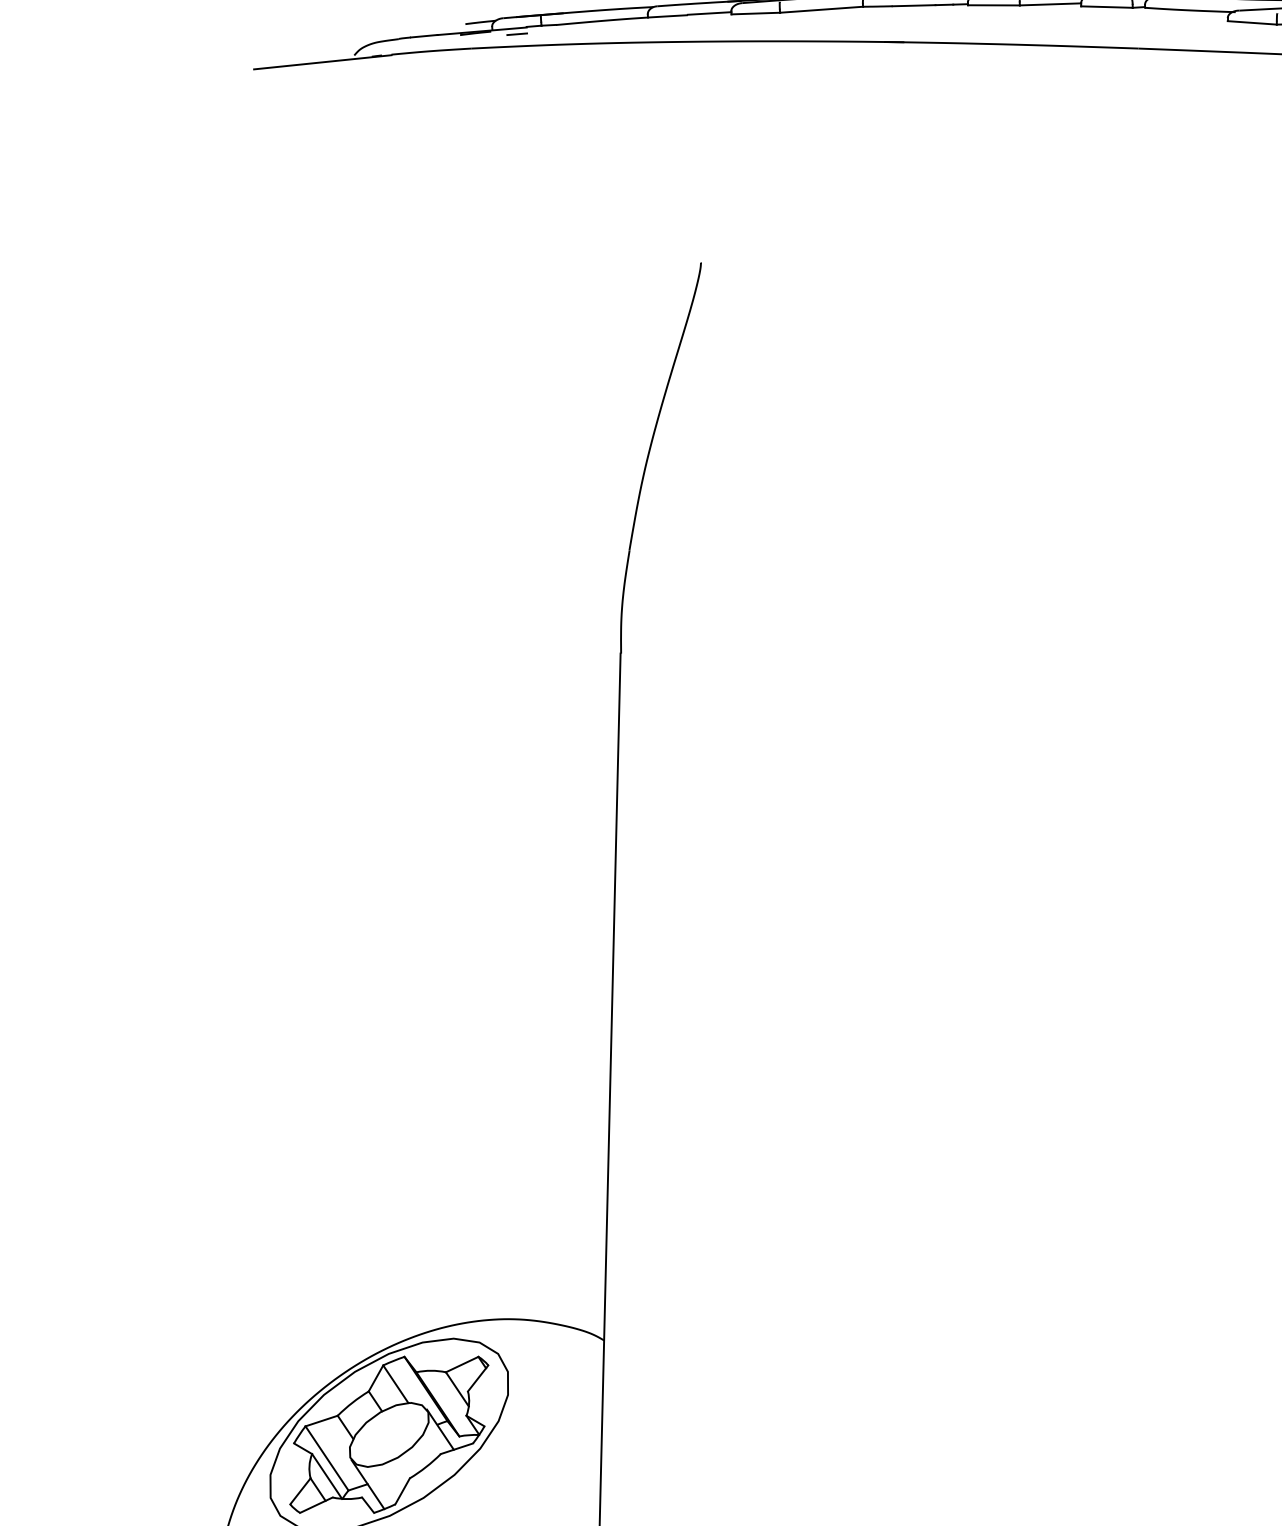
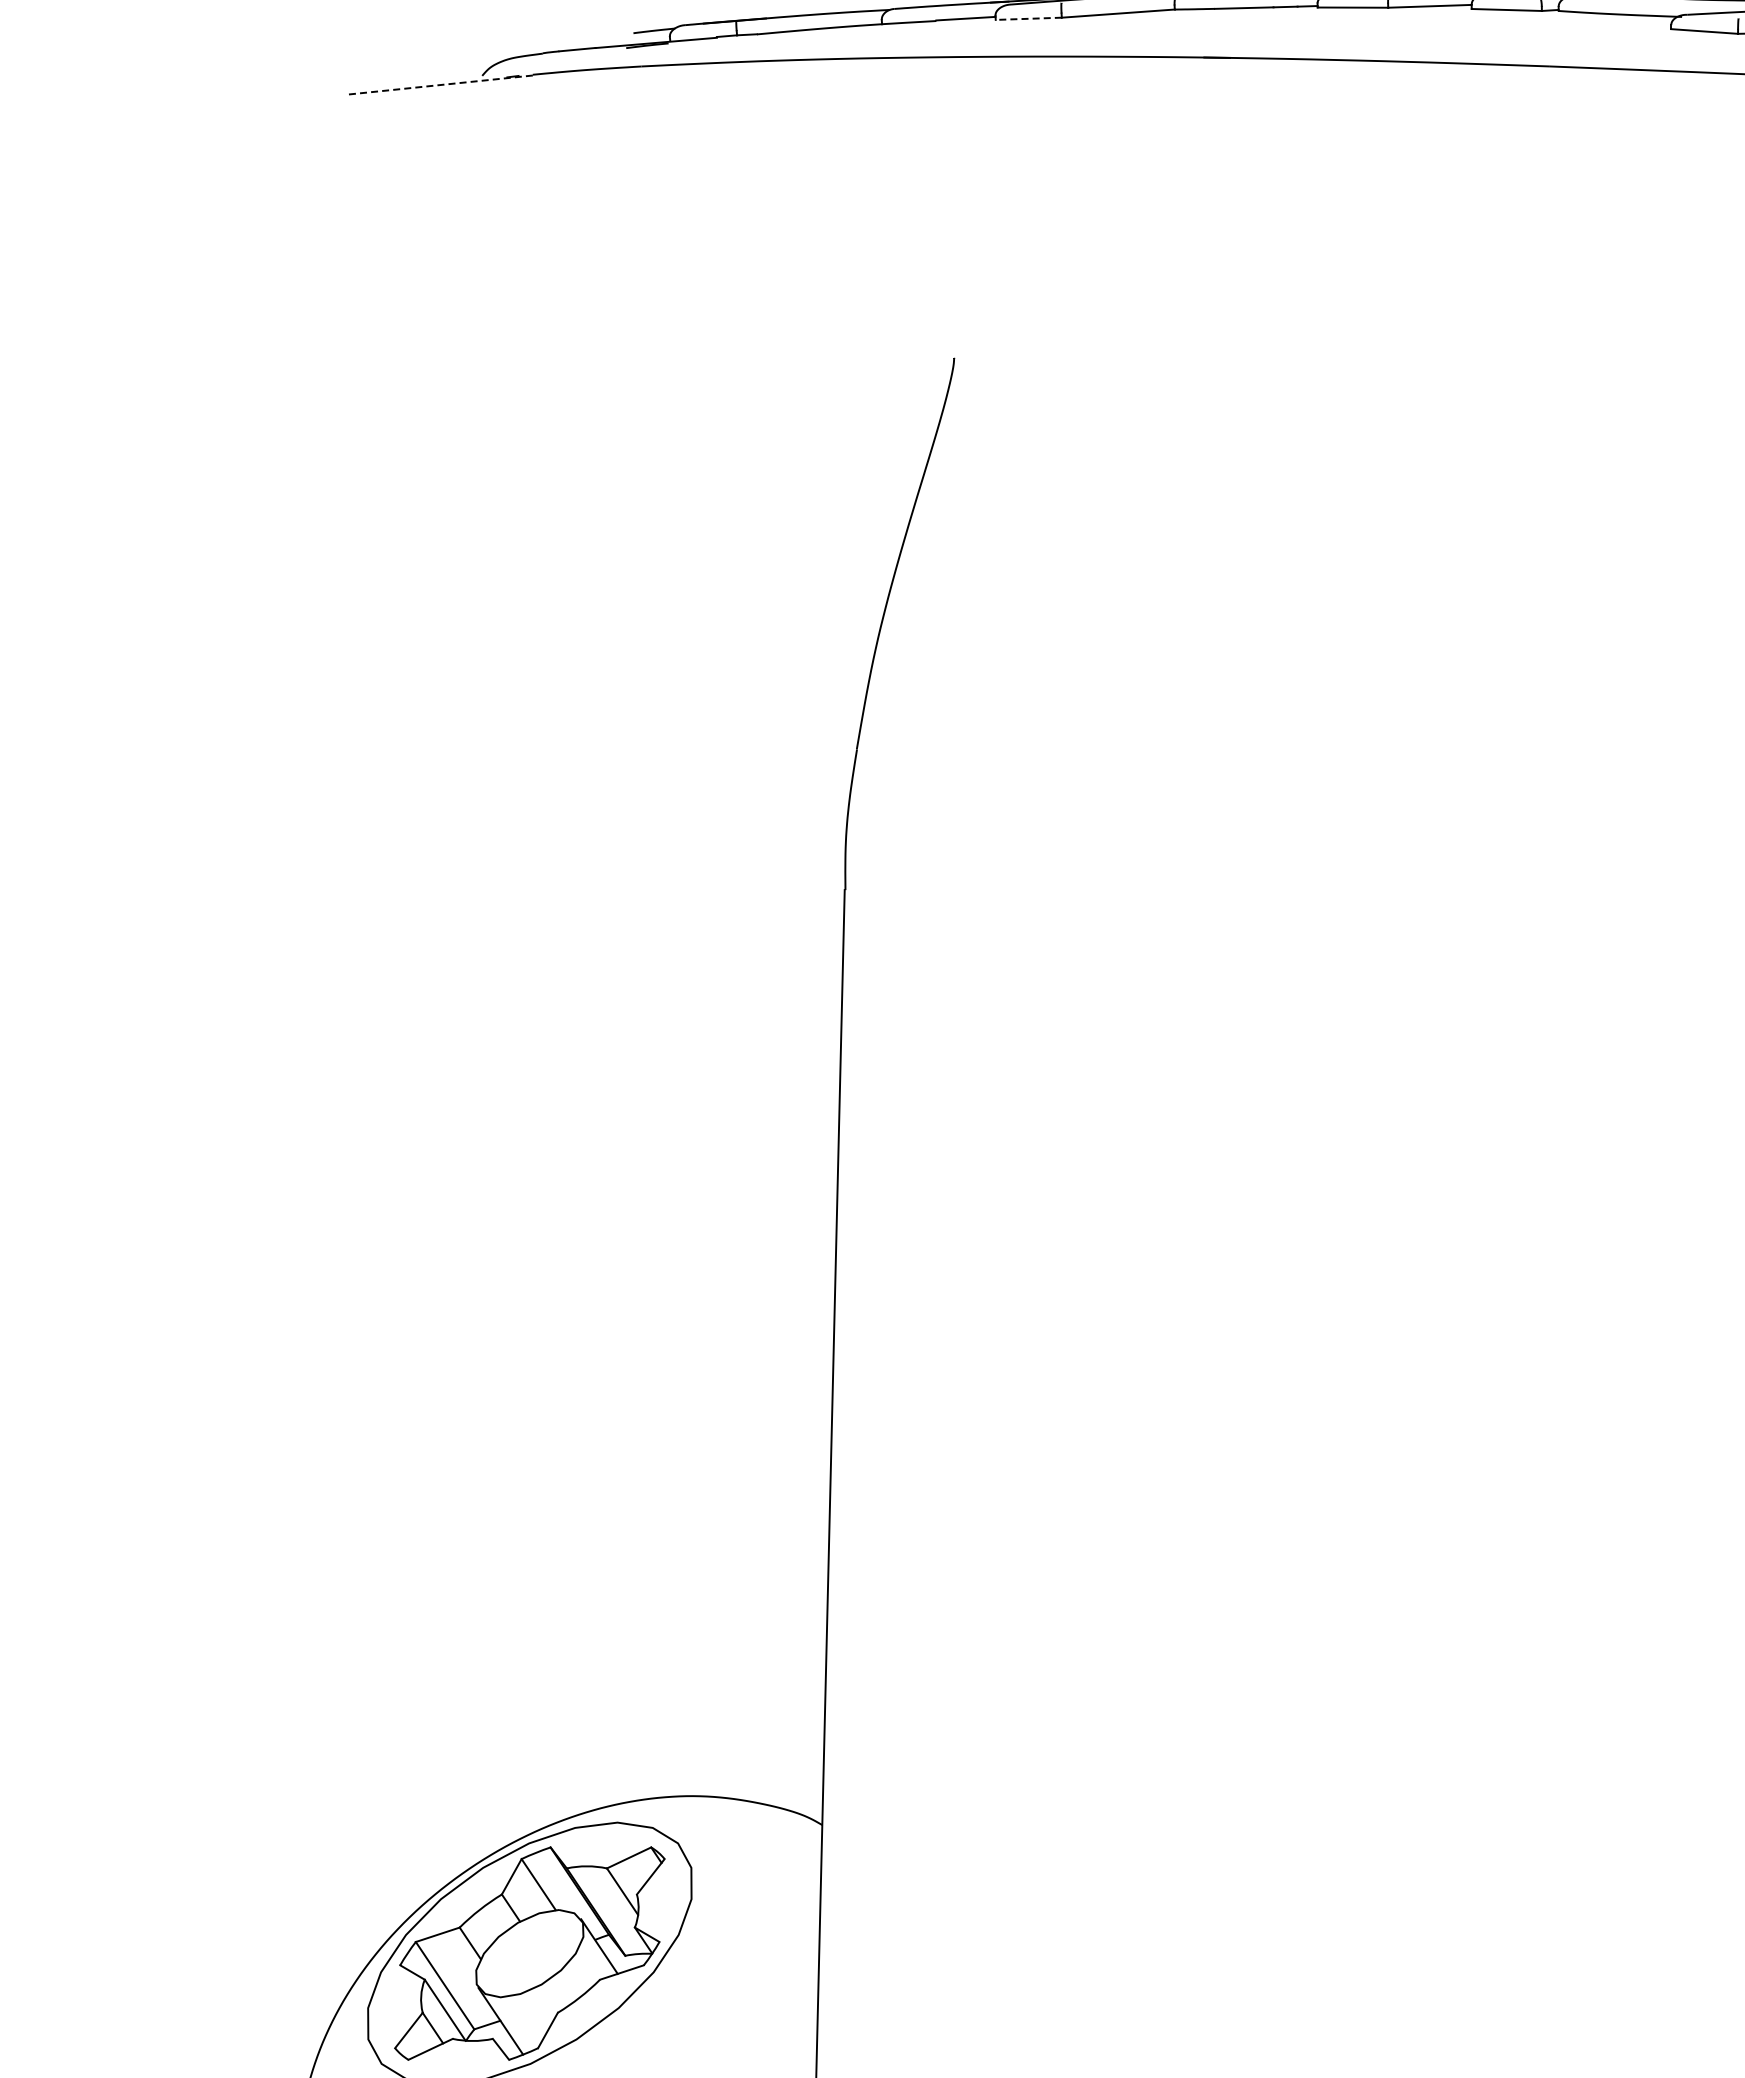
line: (755, 13) -> (1028, 18), solid -> dashed
line: (516, 33) -> (703, 46), removed
line: (322, 62) -> (438, 85), solid -> dashed

